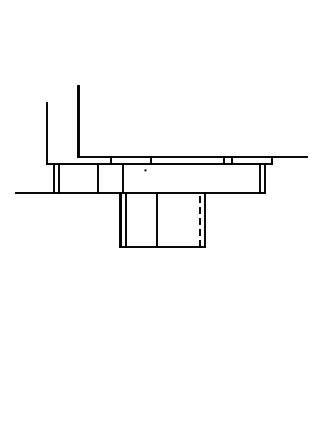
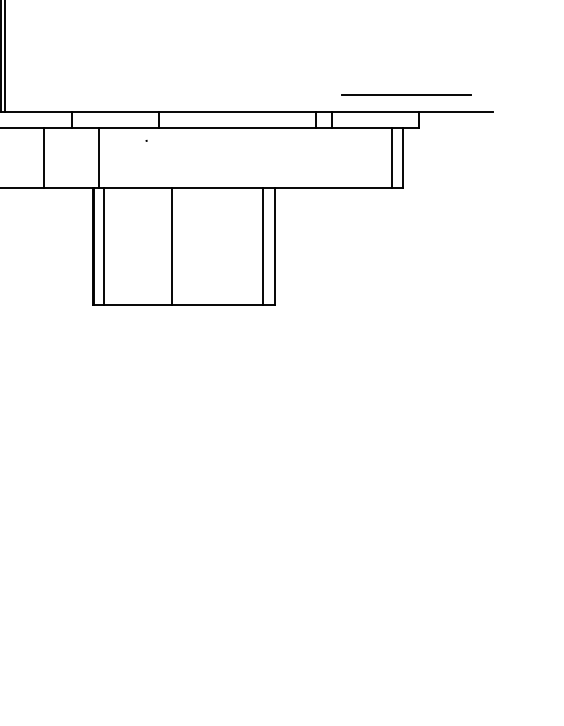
line: (266, 148) -> (406, 93), added
line: (199, 219) -> (262, 246), dashed -> solid

